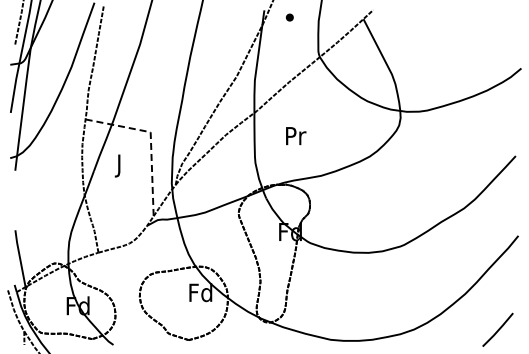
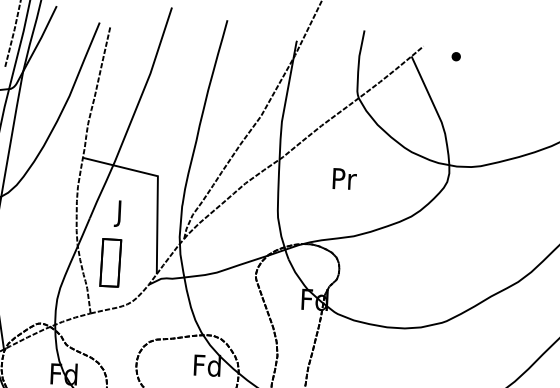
part: (289, 17) -> (455, 56), moved
text: (296, 136) -> (345, 179), moved
line: (150, 141) -> (157, 186), dashed -> solid
part: (113, 208) -> (110, 262), added

